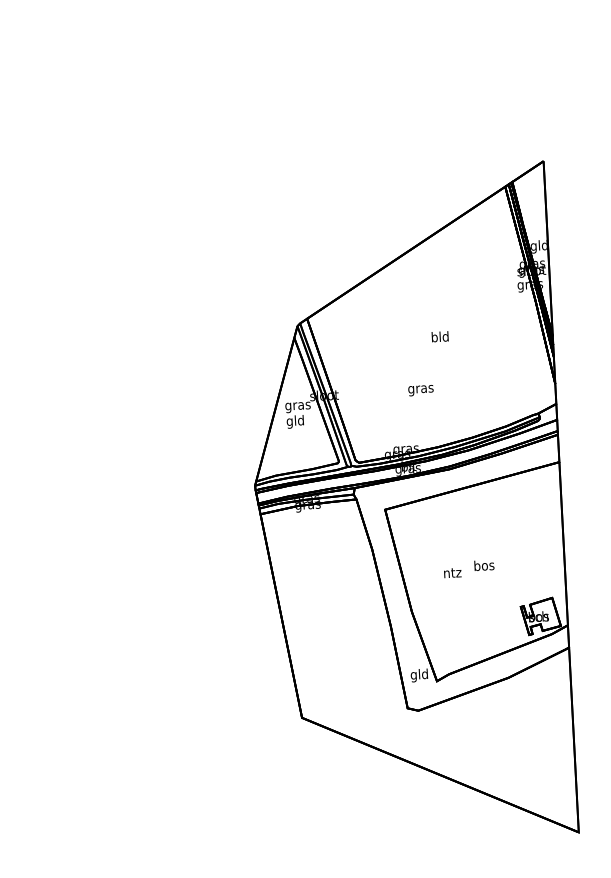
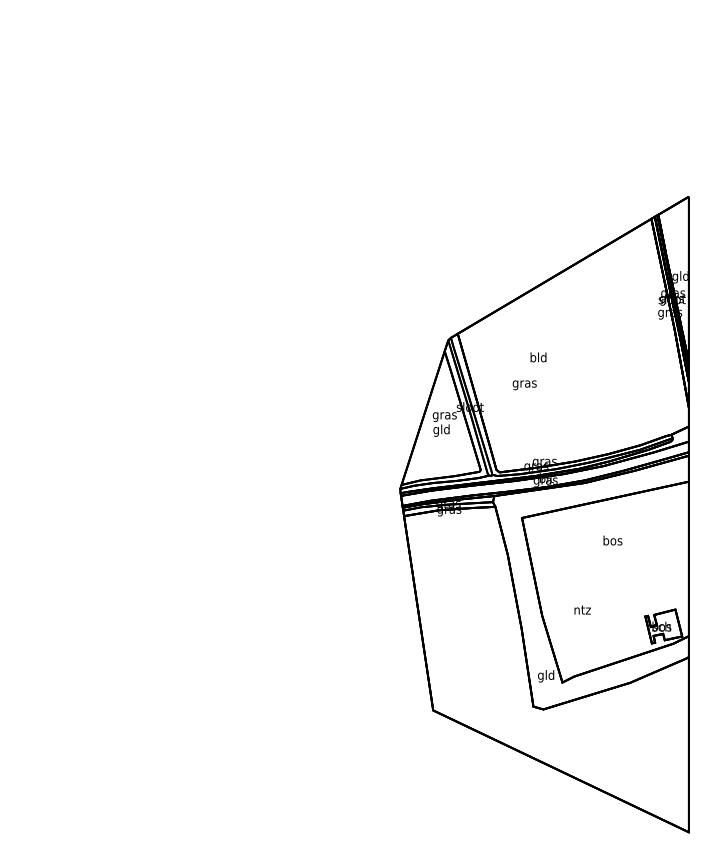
text: (440, 336) -> (538, 357), moved
text: (420, 390) -> (524, 385), moved
text: (483, 565) -> (612, 540), moved
text: (452, 572) -> (582, 609), moved

